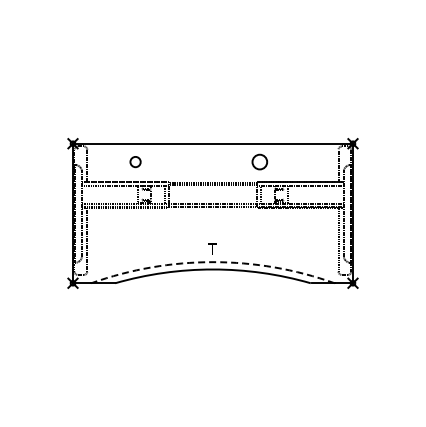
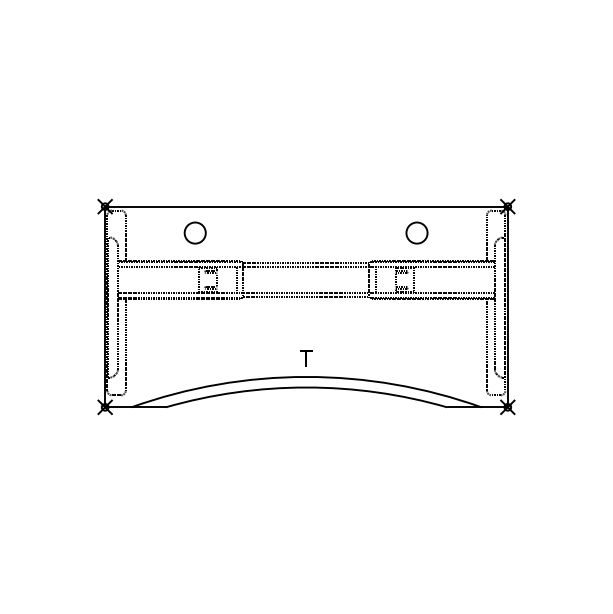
circle: (135, 161) -> (195, 232), size x1.43
circle: (259, 161) -> (416, 232), moved
arc: (213, 262) -> (307, 377), dashed -> solid

